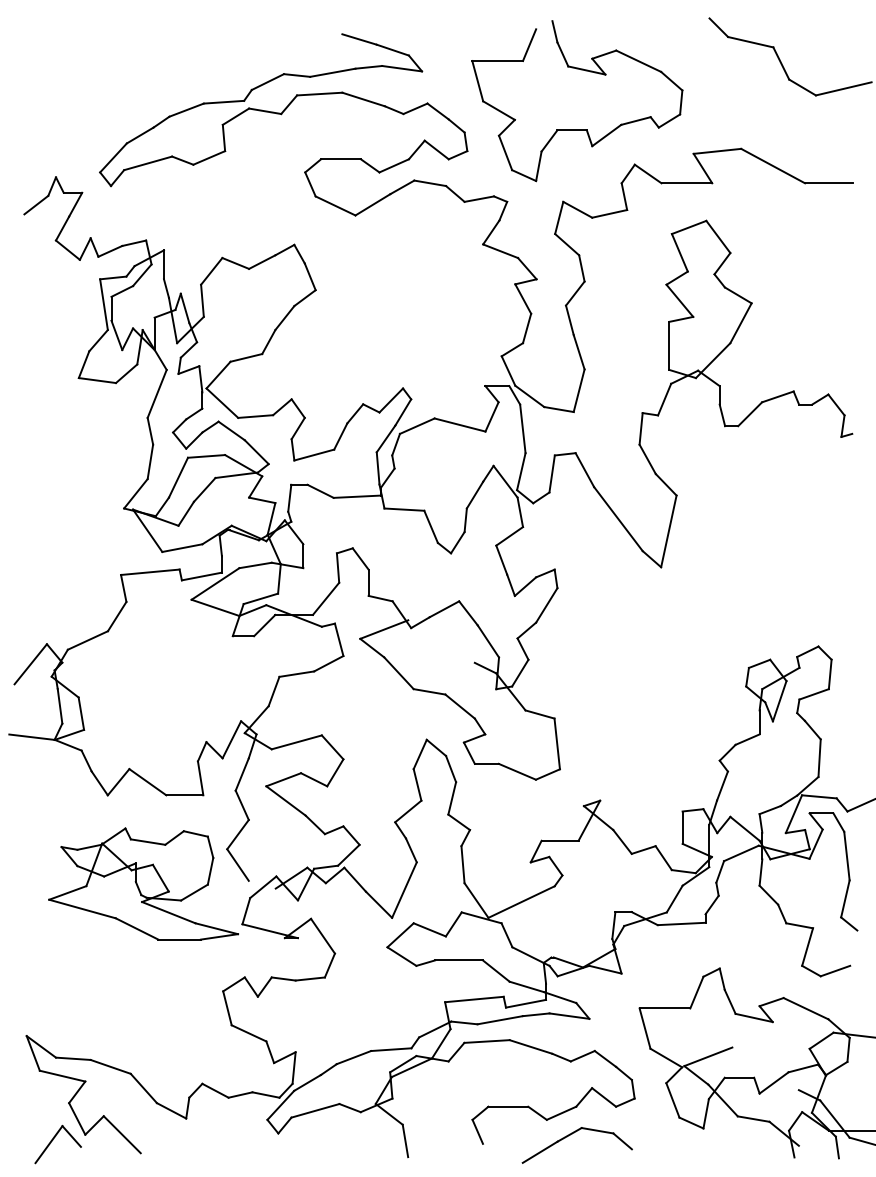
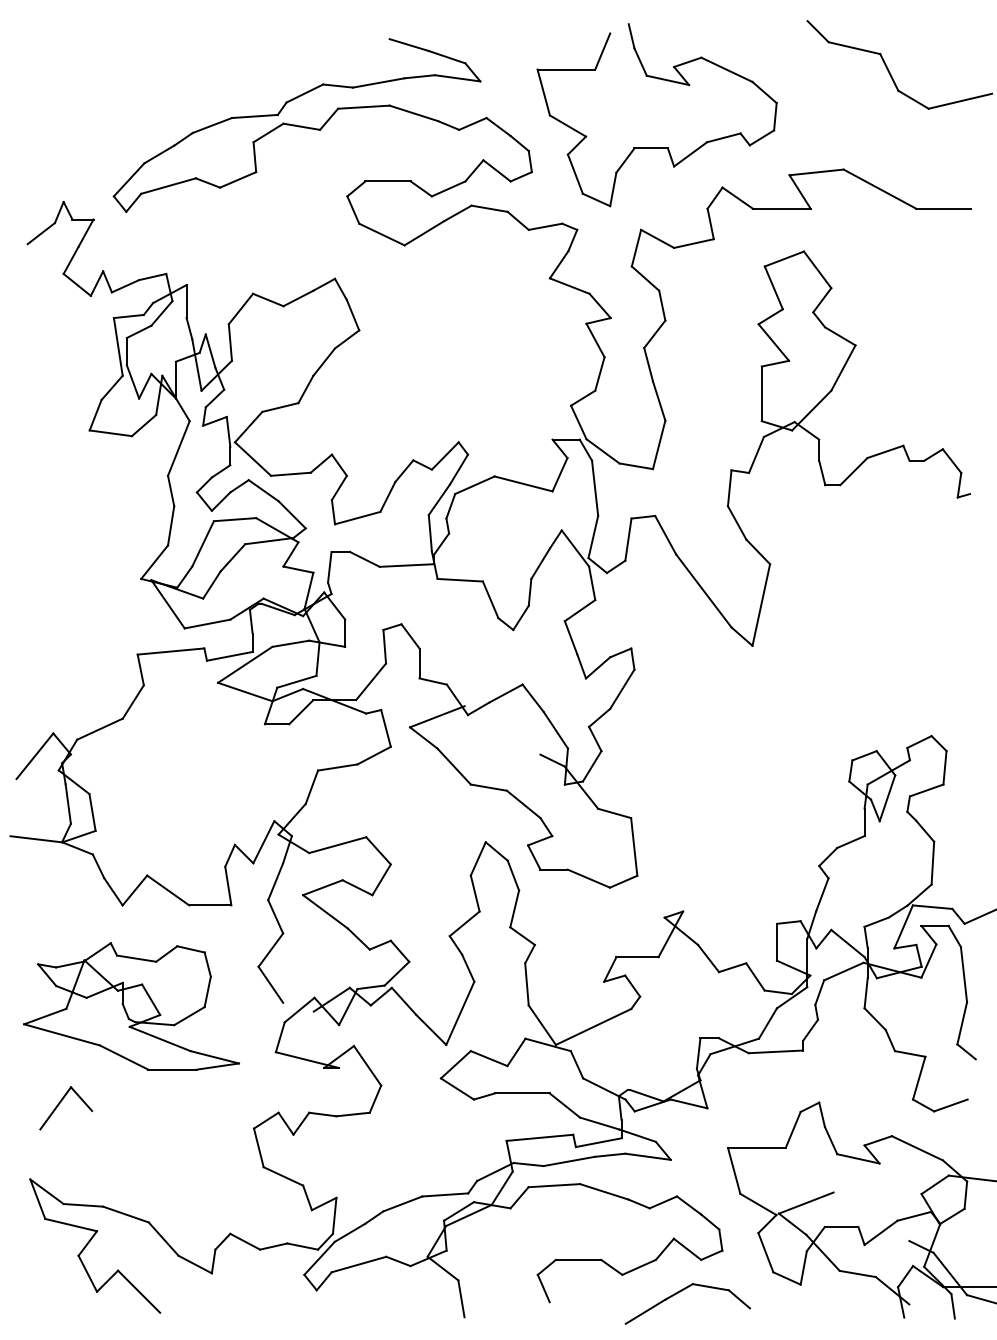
part: (143, 883) -> (131, 1005), moved
part: (570, 1135) -> (680, 1292), moved
part: (57, 1144) -> (65, 1108), moved

